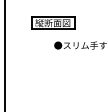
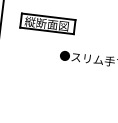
part: (53, 22) -> (47, 23), moved

